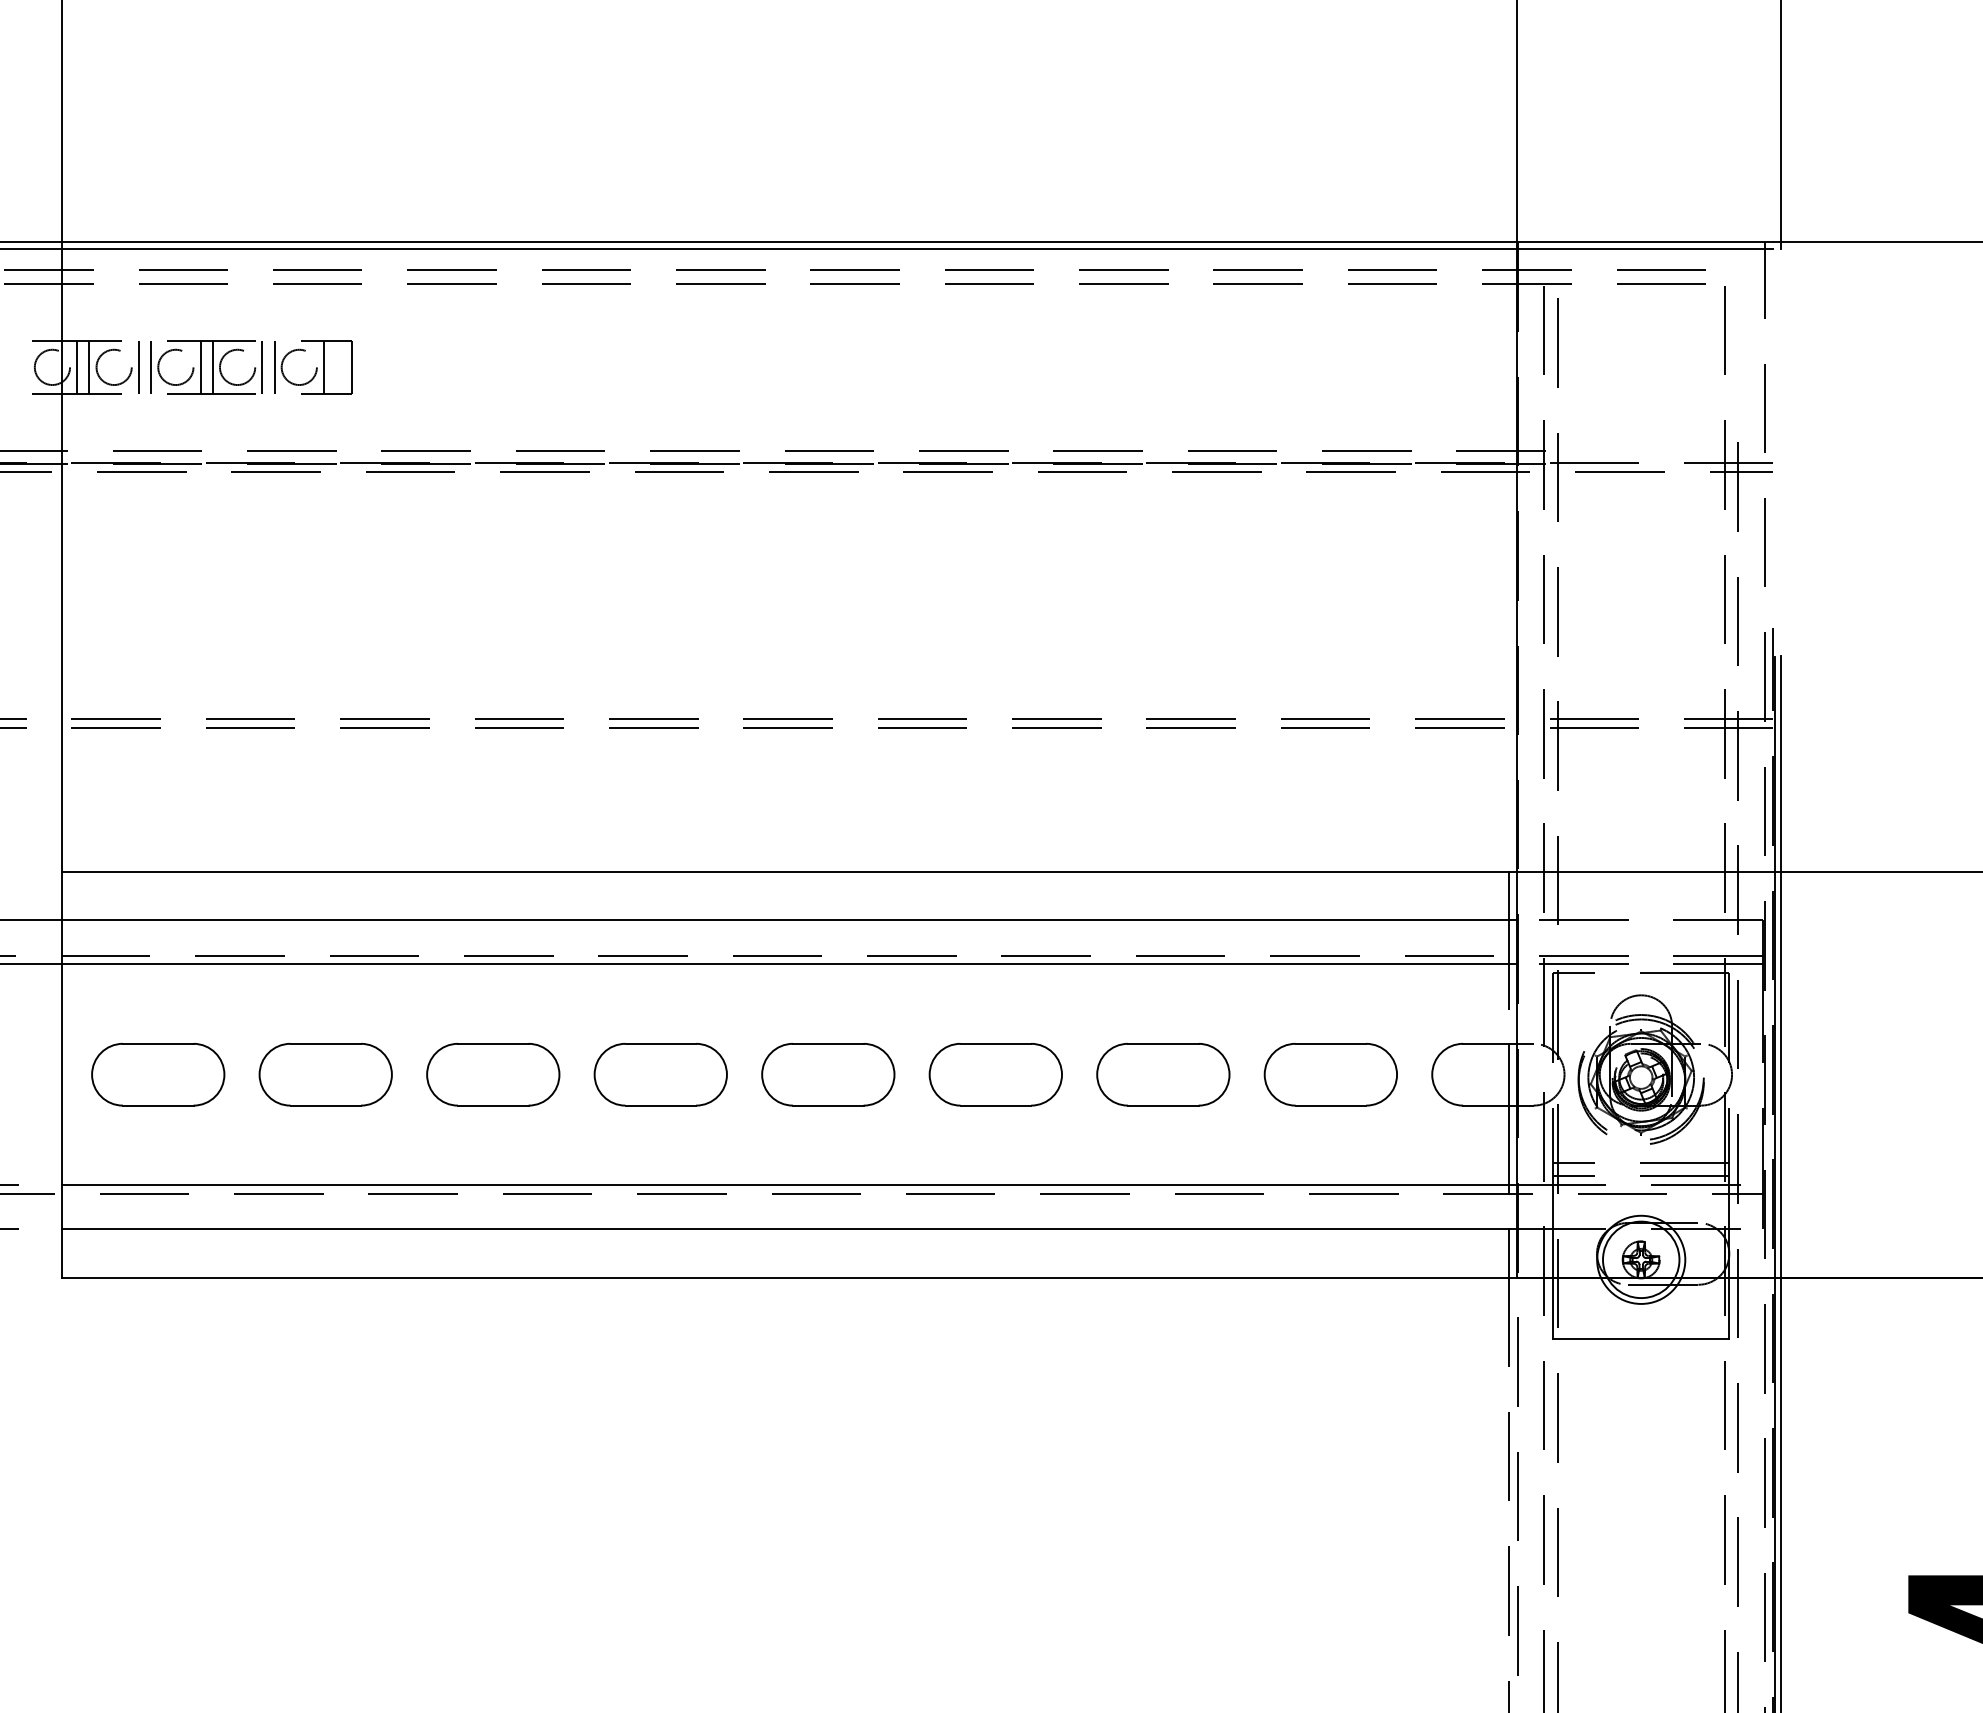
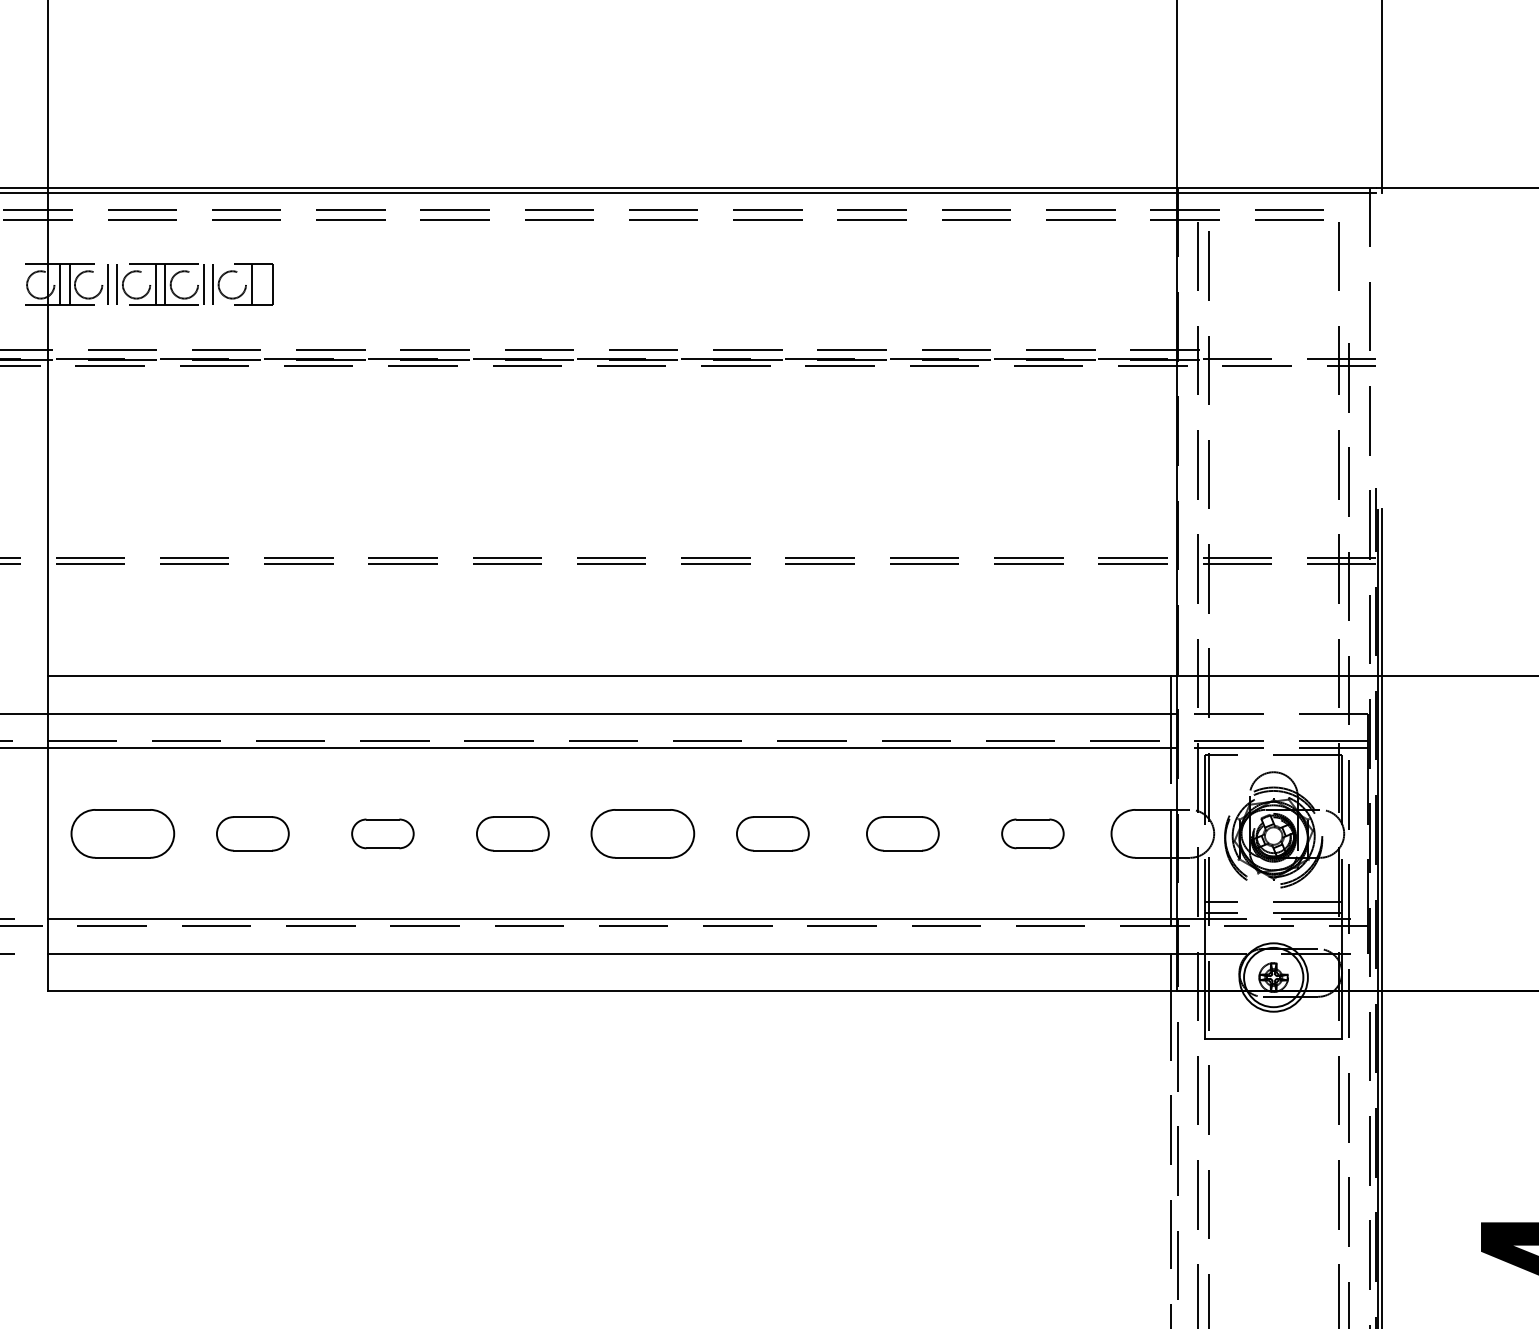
part: (325, 1074) -> (252, 833), size x0.7
part: (492, 1074) -> (382, 833), size x0.6
part: (660, 1074) -> (512, 833), size x0.7
part: (995, 1074) -> (772, 833), size x0.7
part: (1162, 1074) -> (902, 833), size x0.7
part: (1330, 1074) -> (1032, 833), size x0.6

